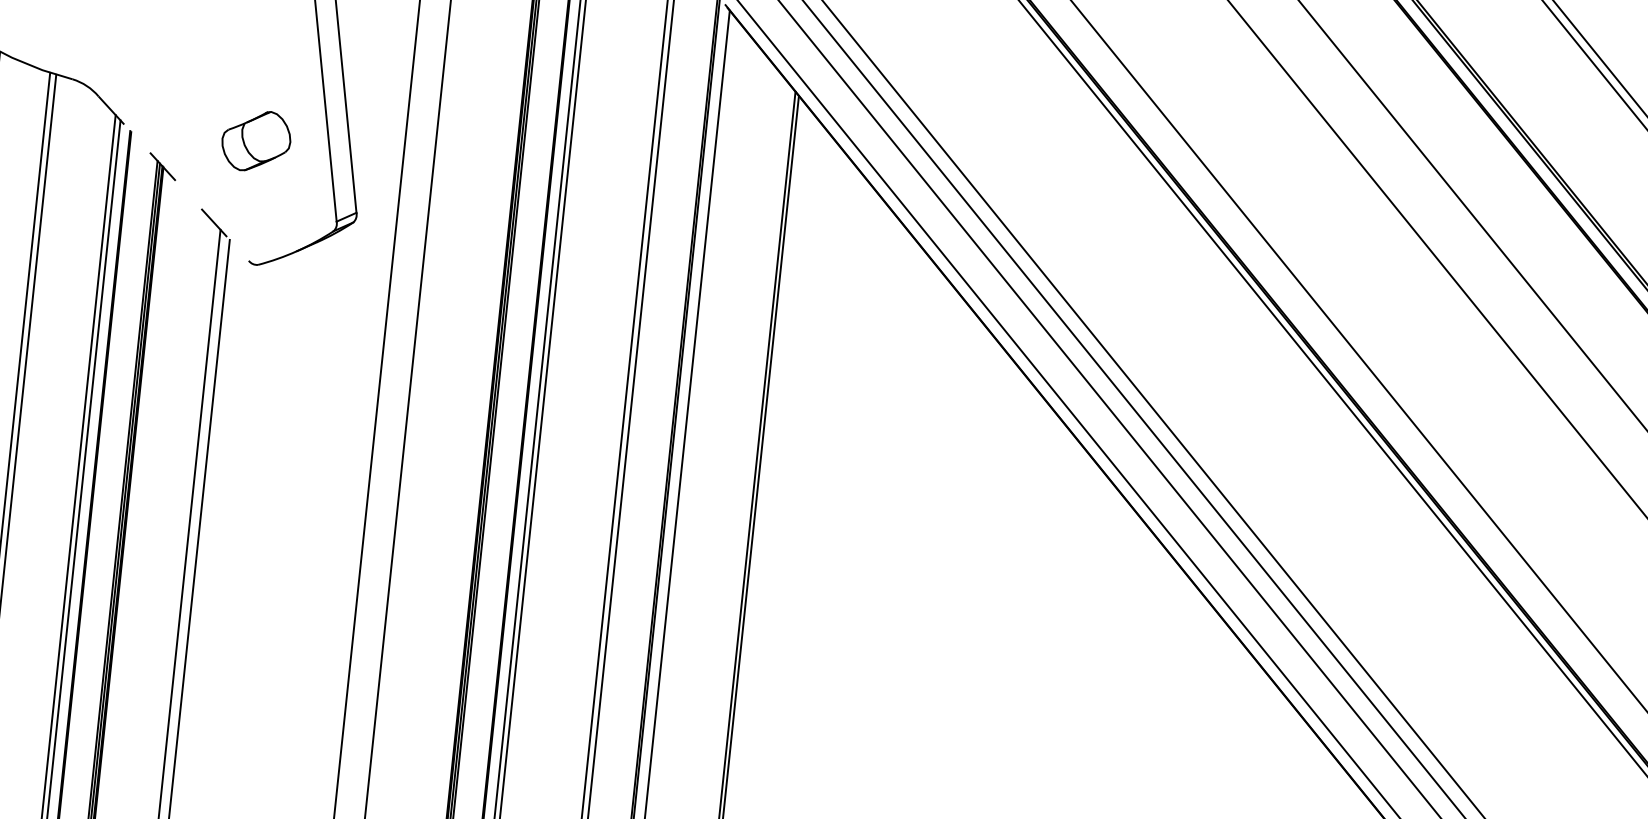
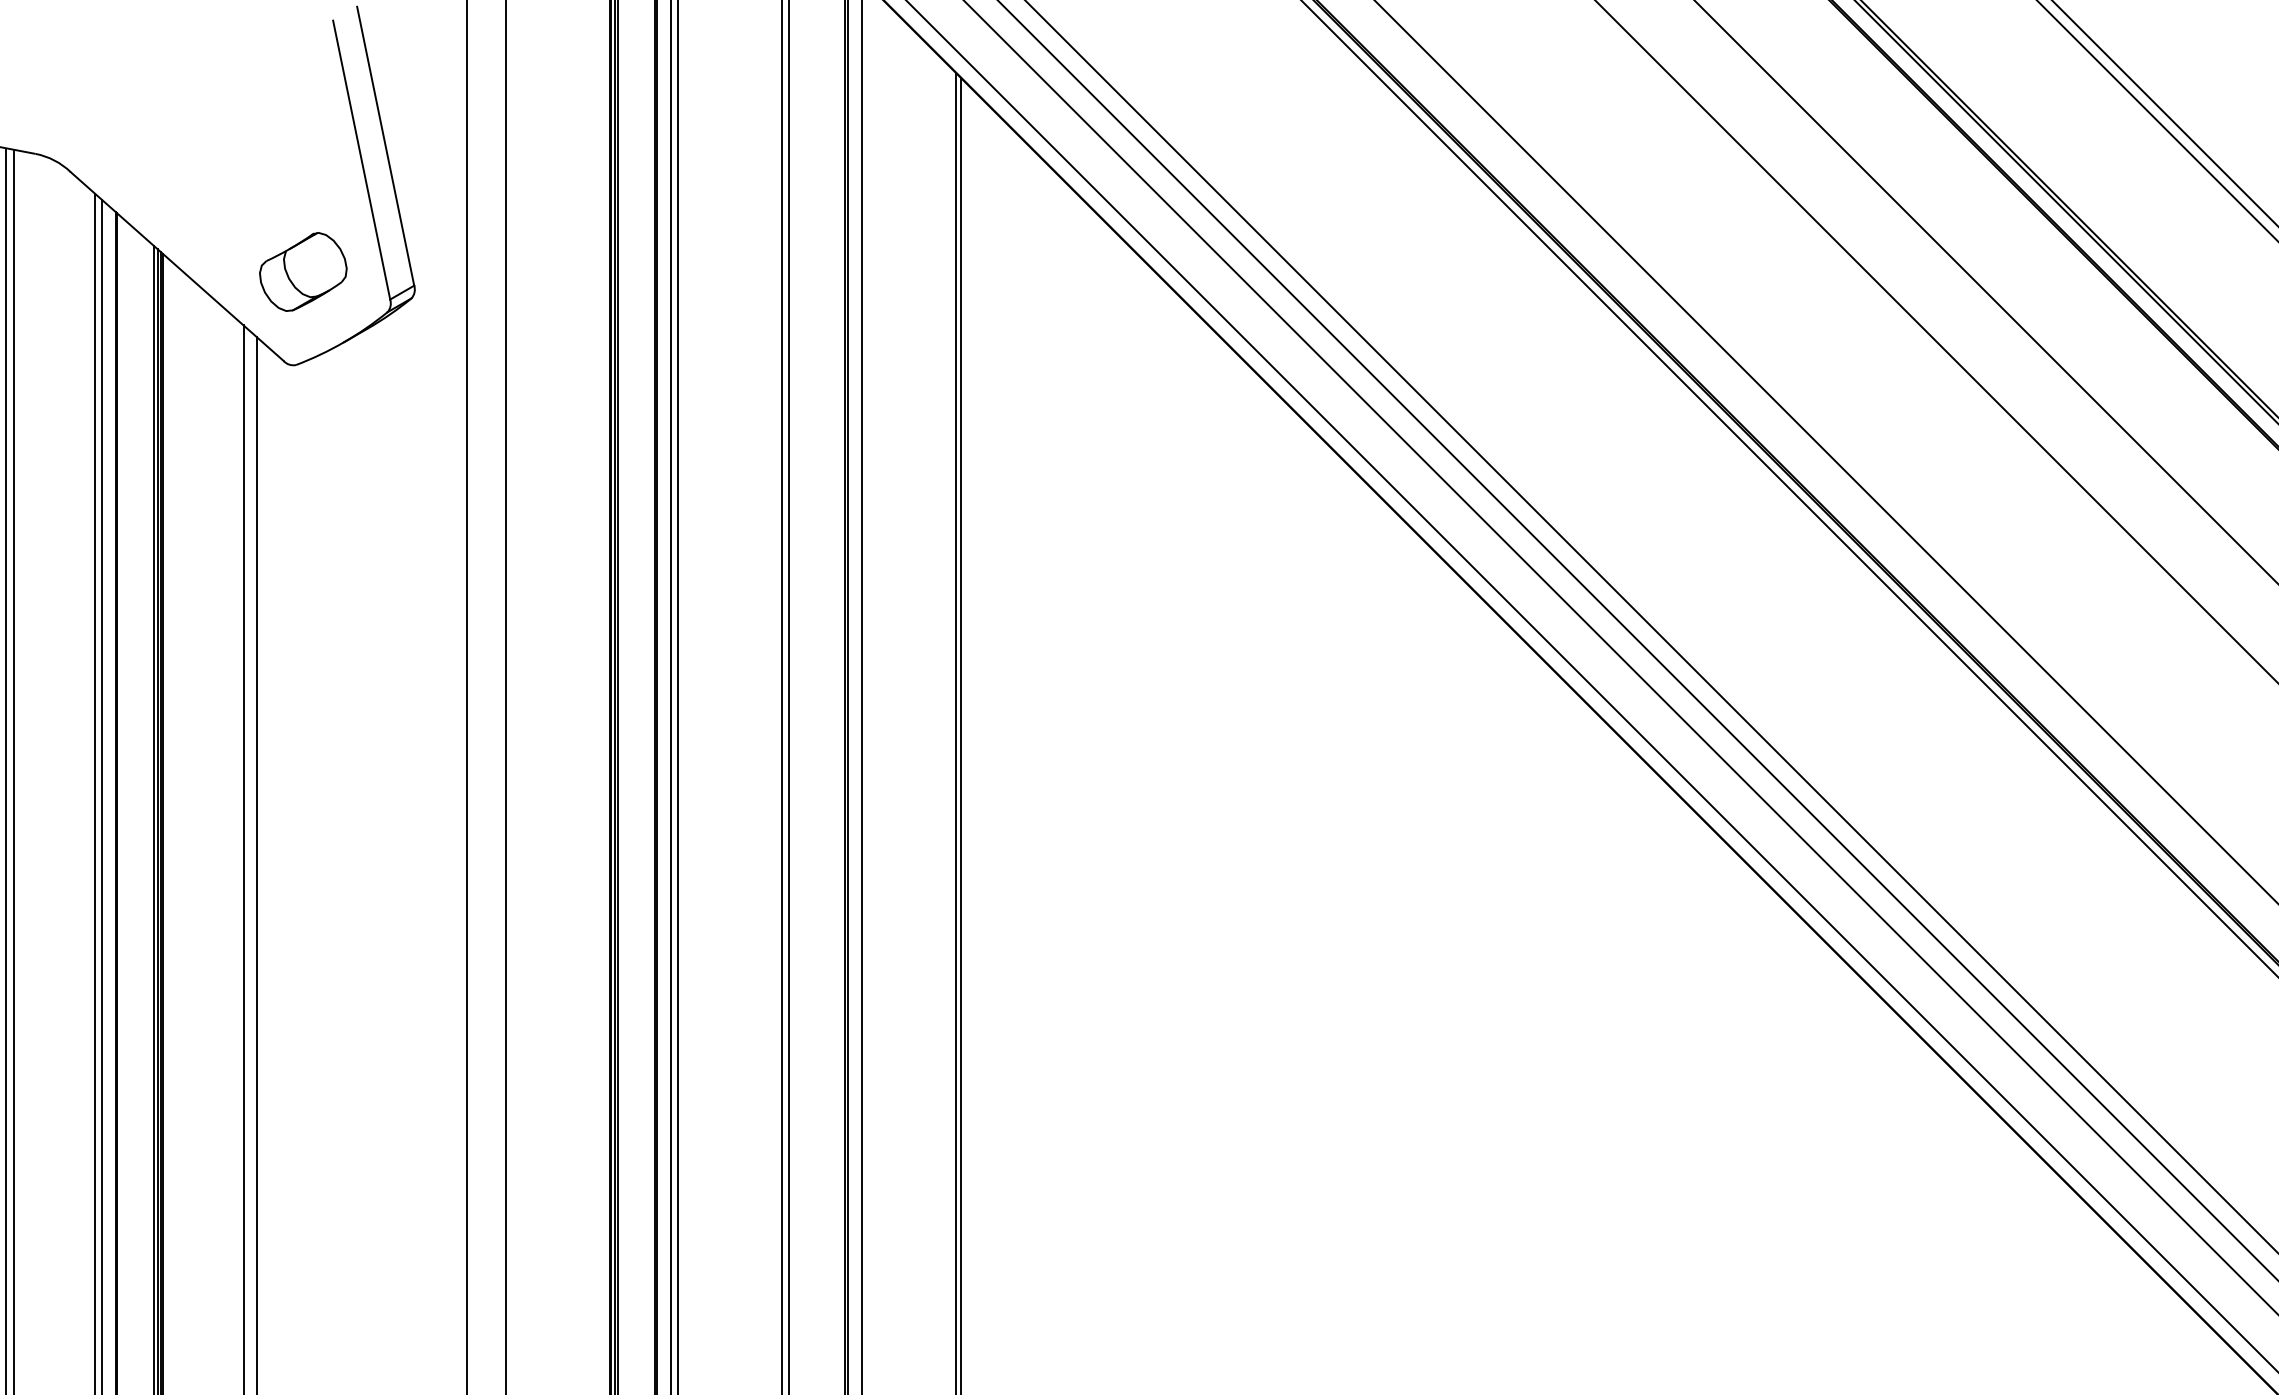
part: (256, 140) -> (303, 271), moved
line: (173, 178) -> (177, 266), dashed -> solid

